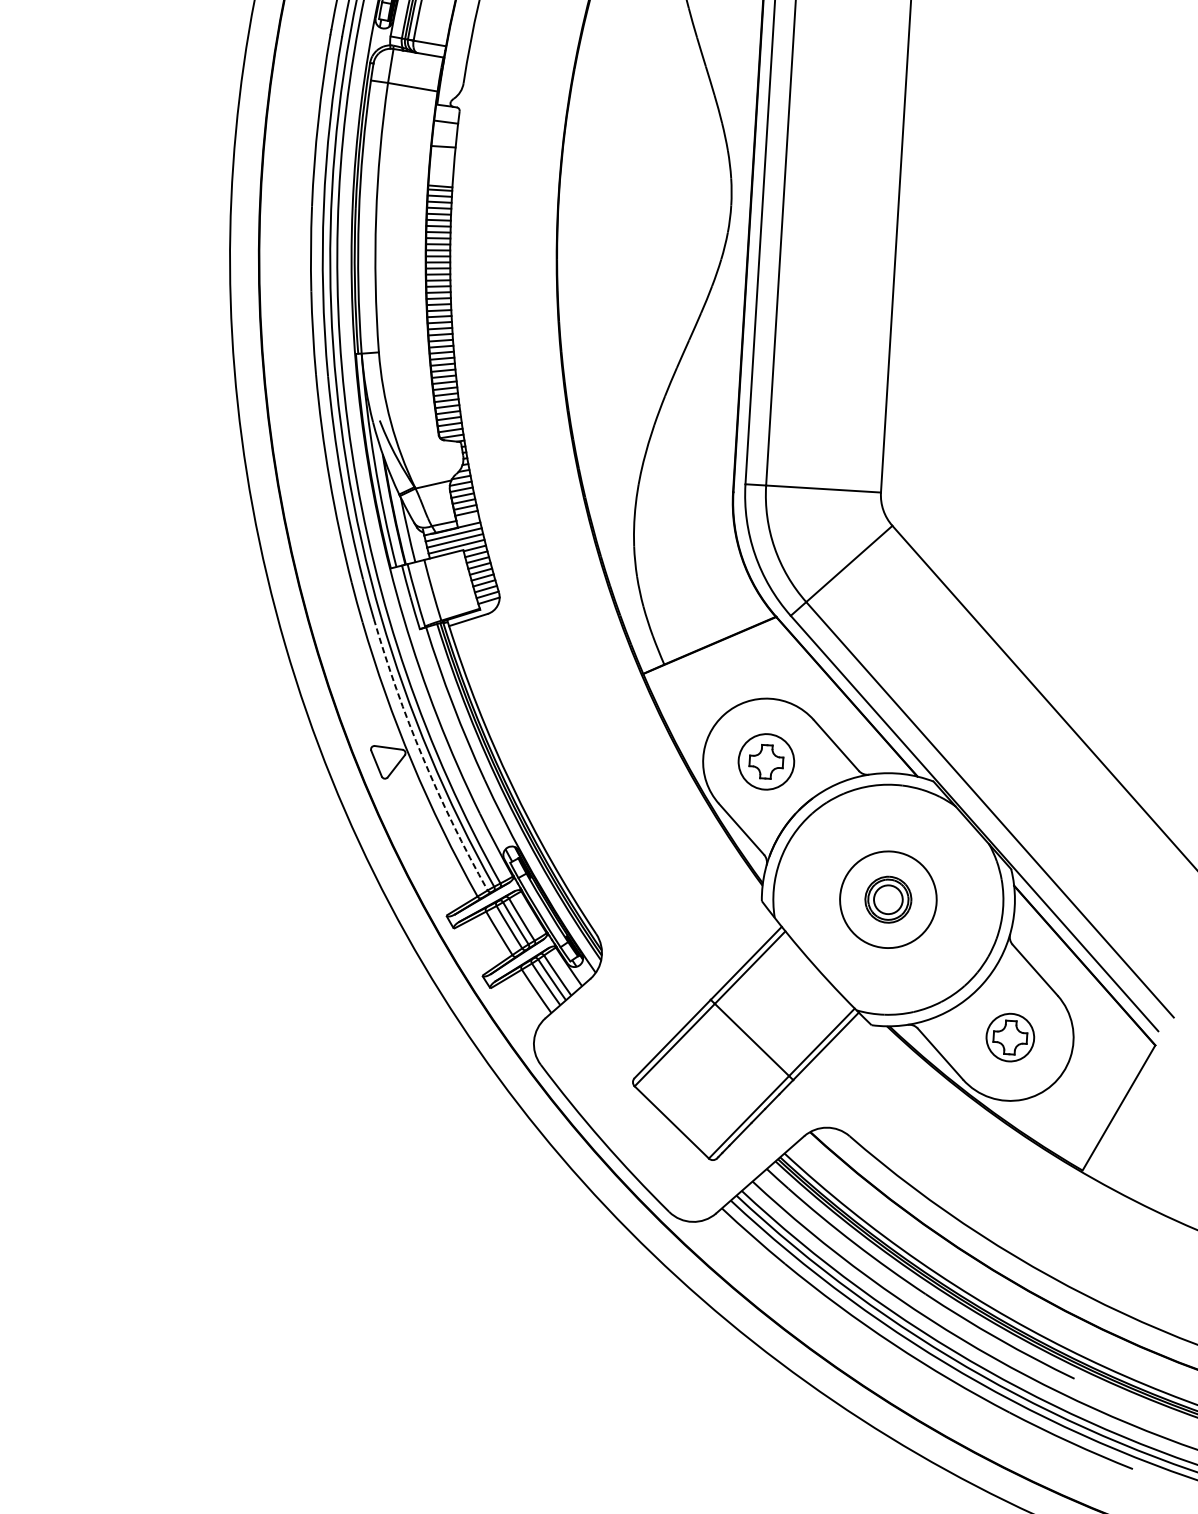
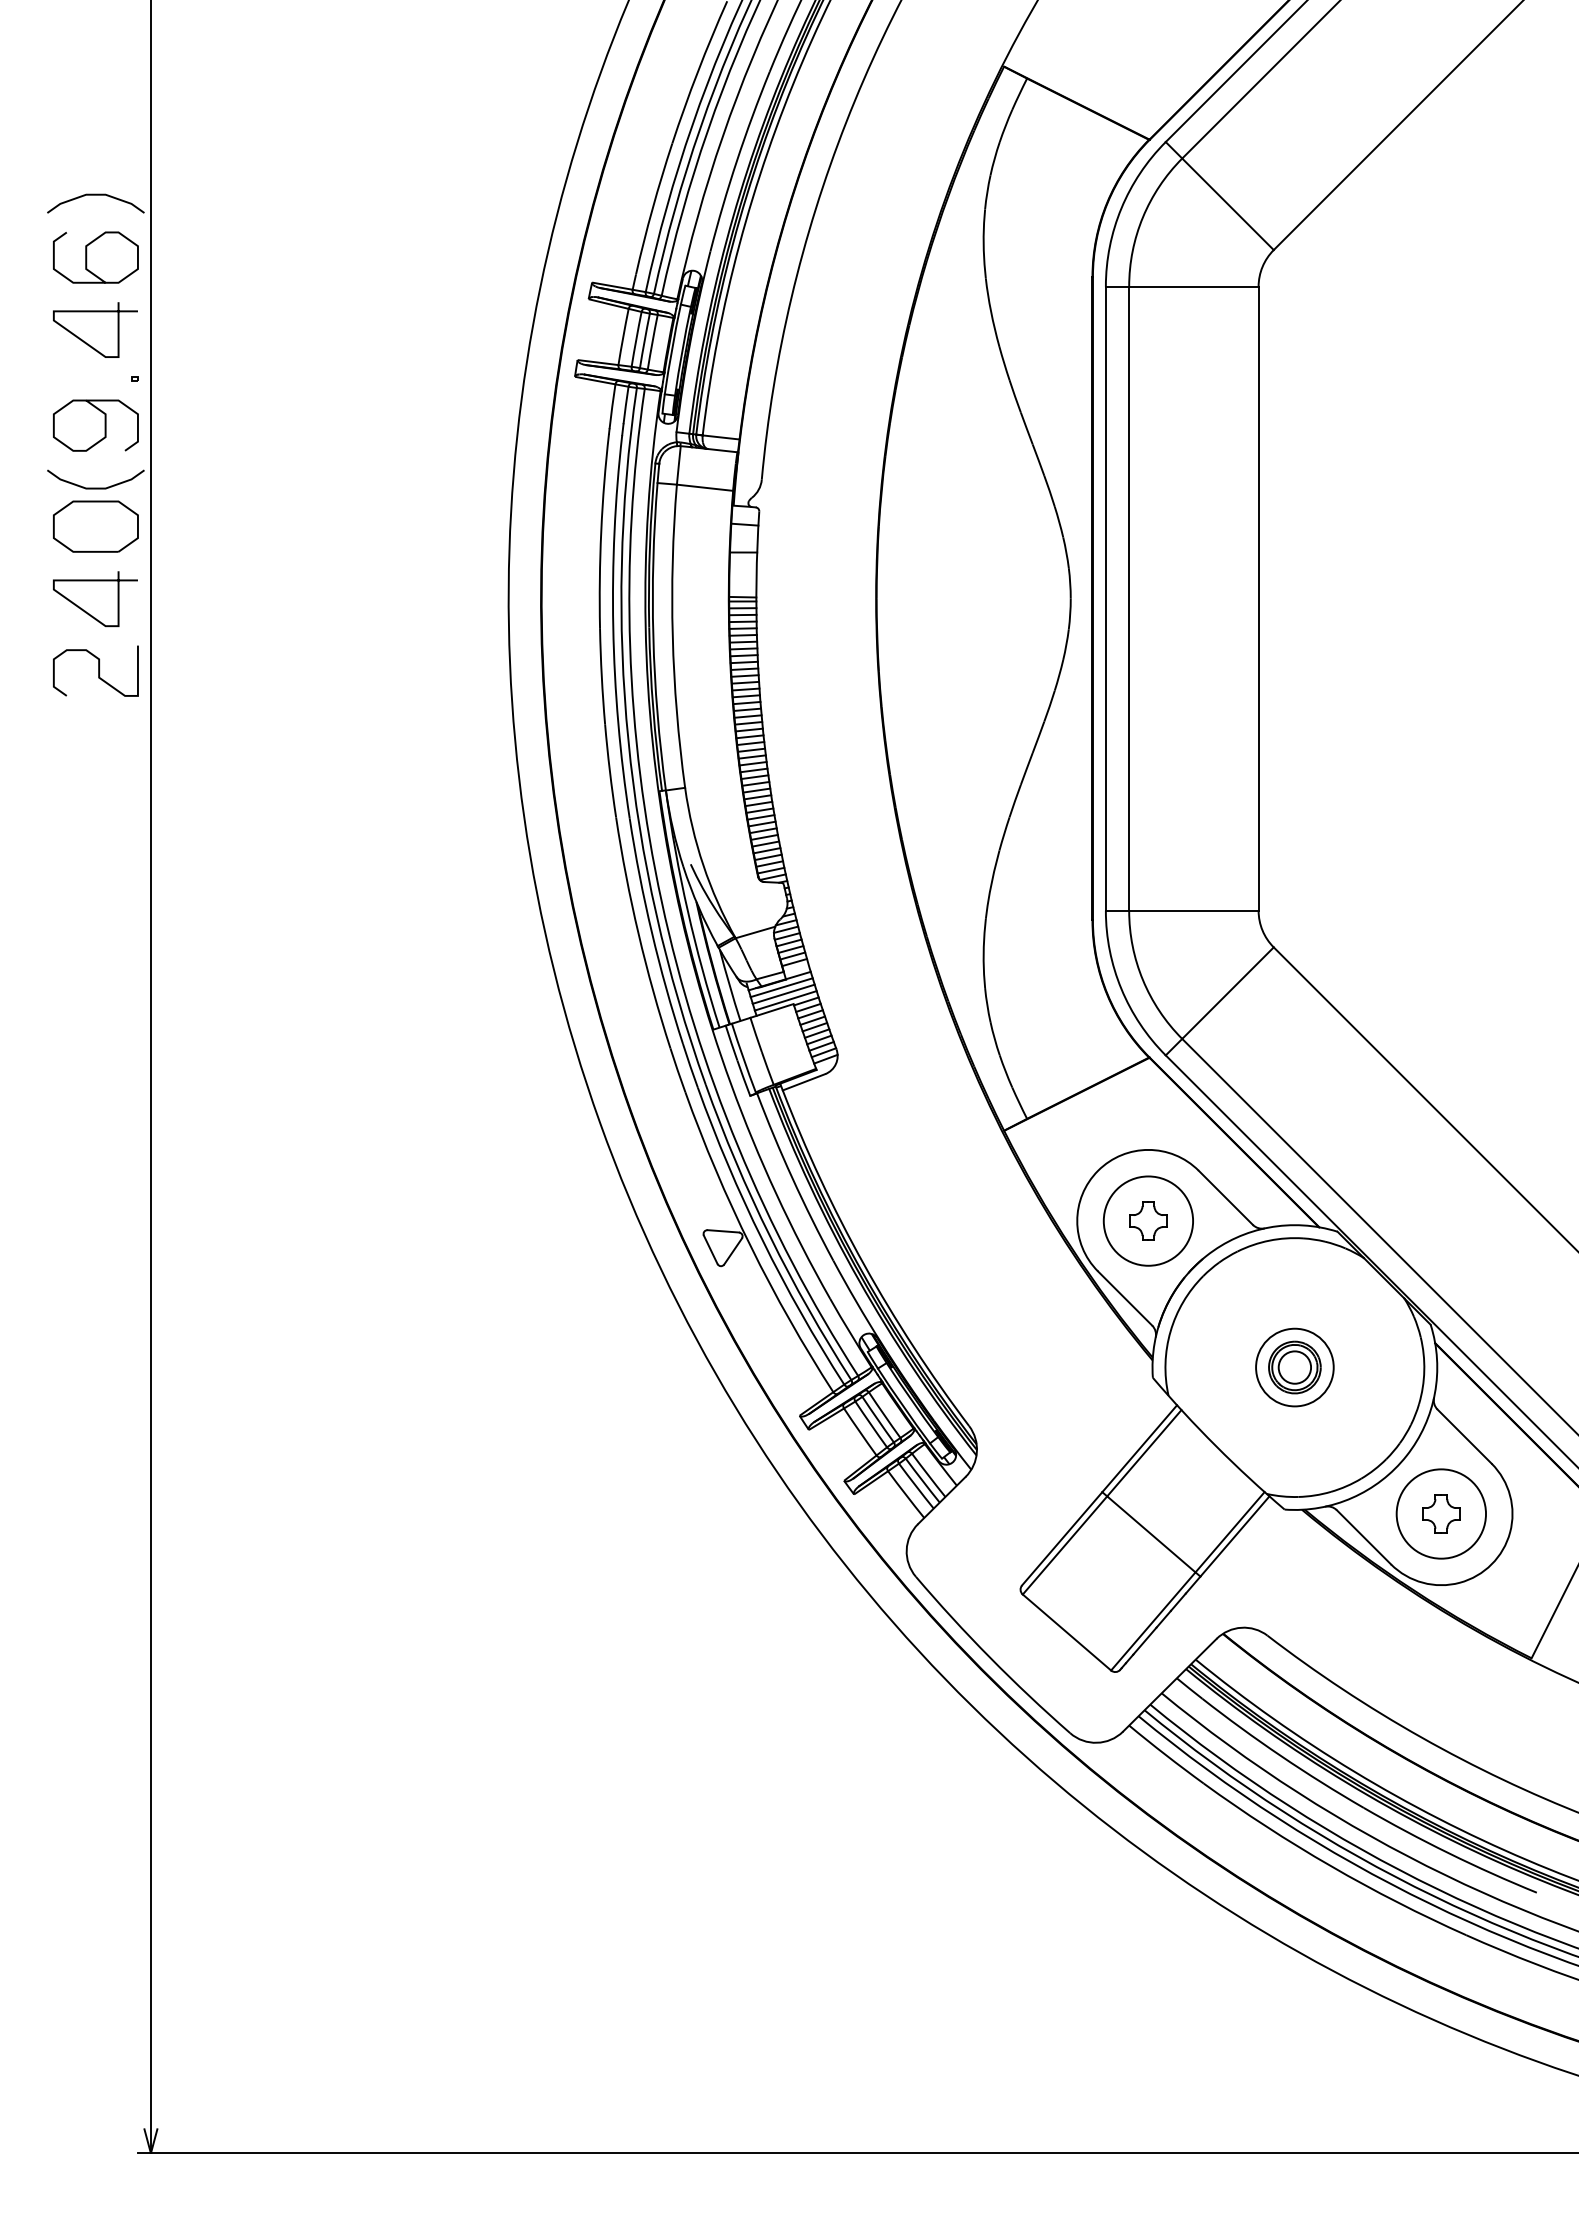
arc: (422, 758) -> (762, 1240), dashed -> solid
circle: (766, 761) -> (1148, 1220), size x1.43
circle: (888, 899) -> (1294, 1367), size x0.71
circle: (1010, 1037) -> (1441, 1513), size x1.67

